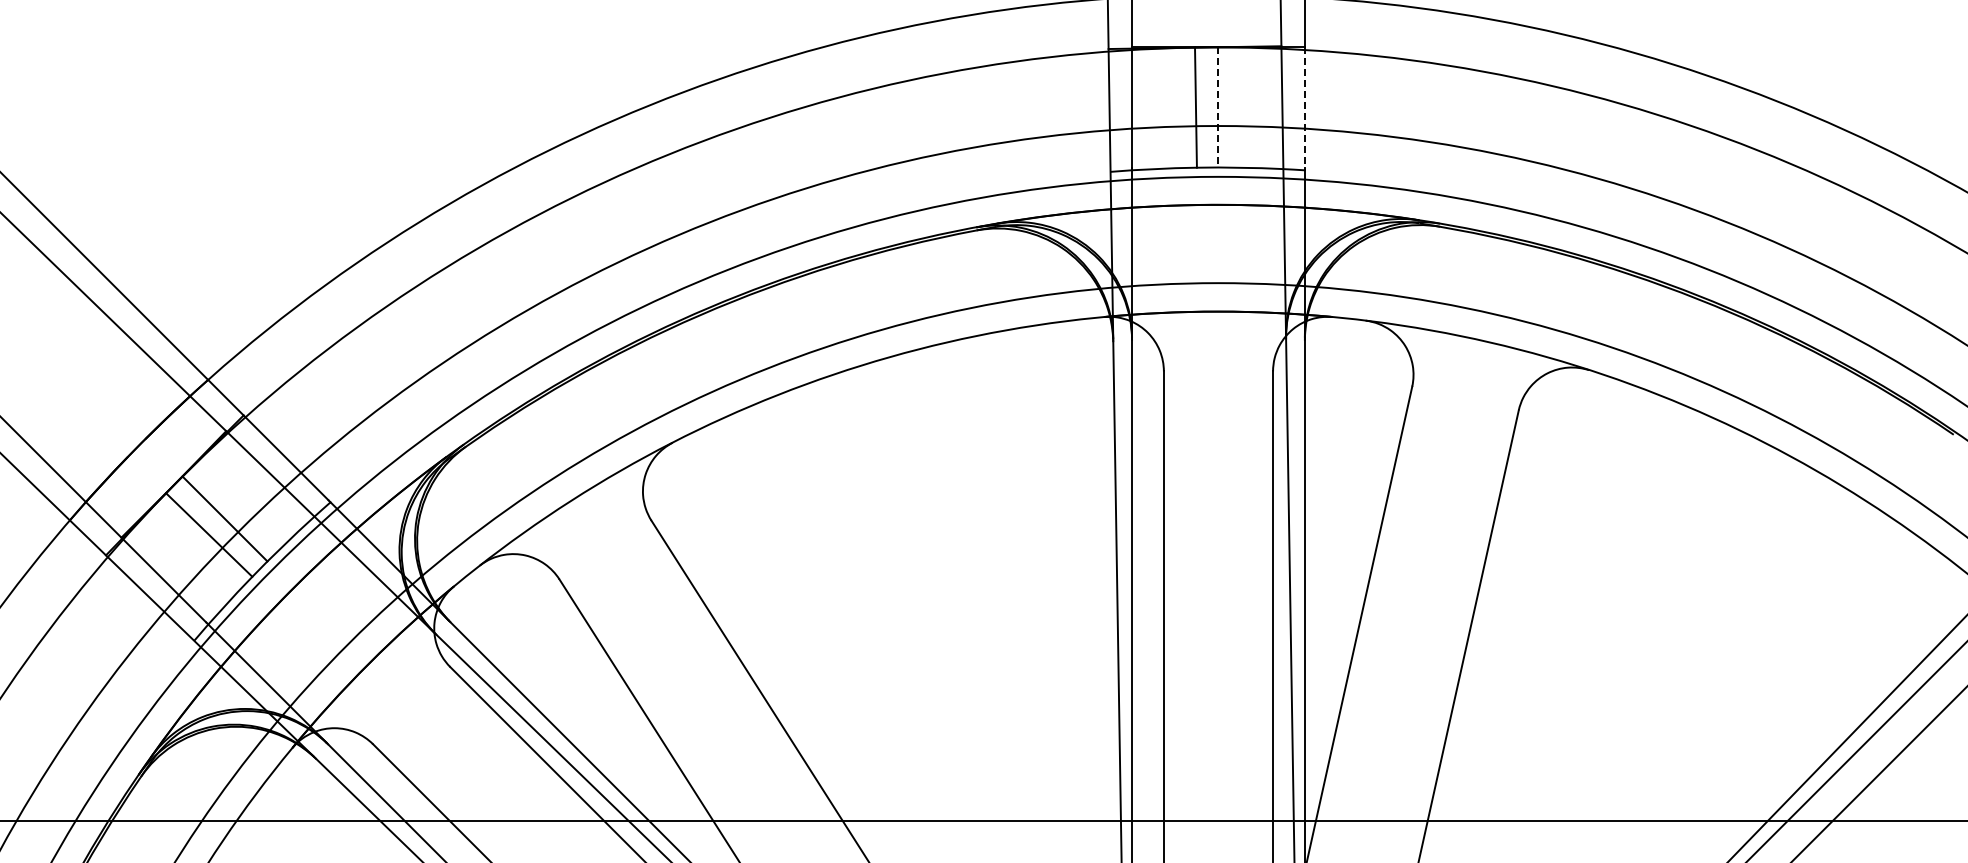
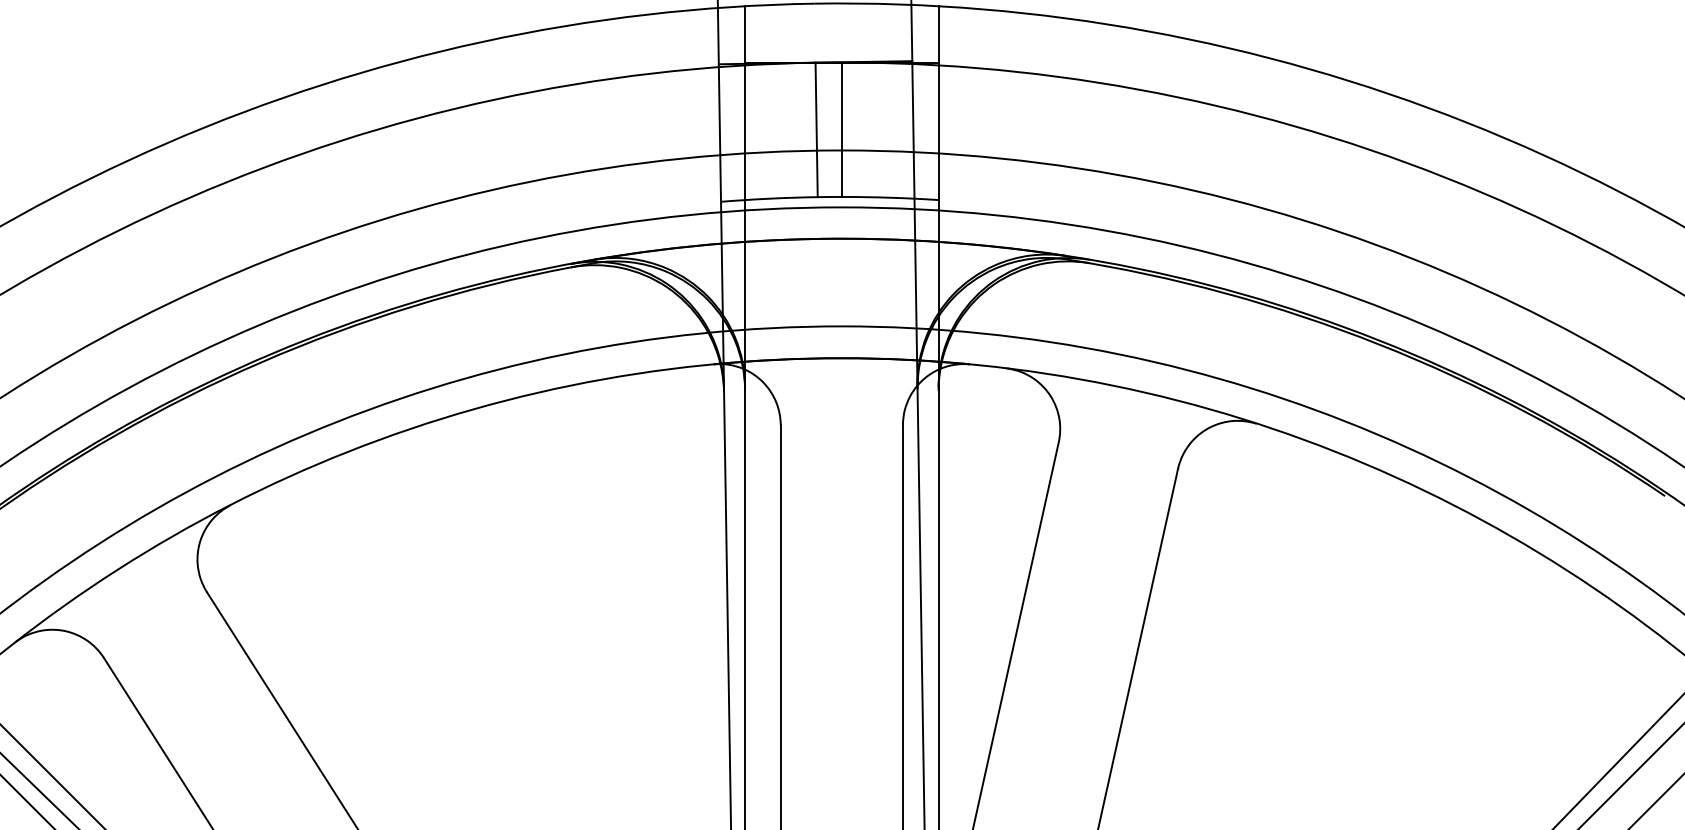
line: (1218, 108) -> (841, 130), dashed -> solid
line: (1304, 108) -> (938, 130), dashed -> solid

